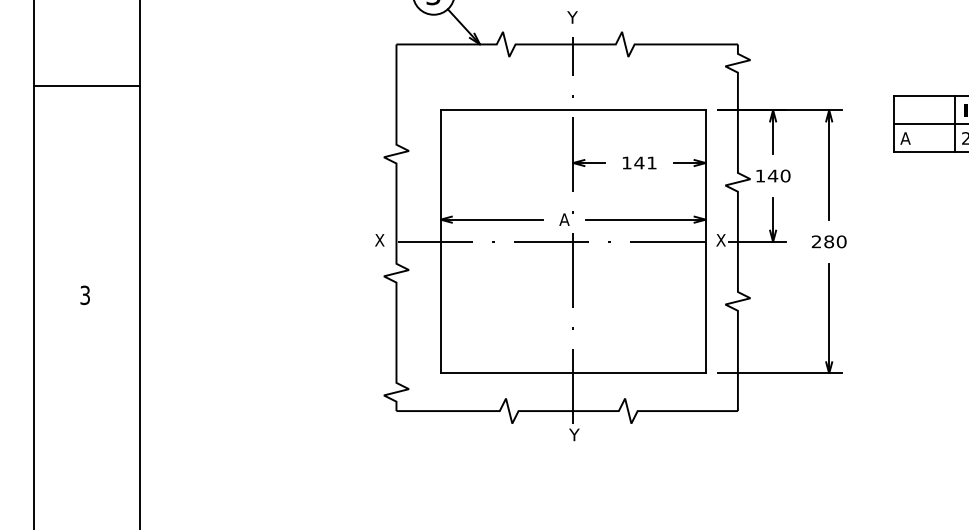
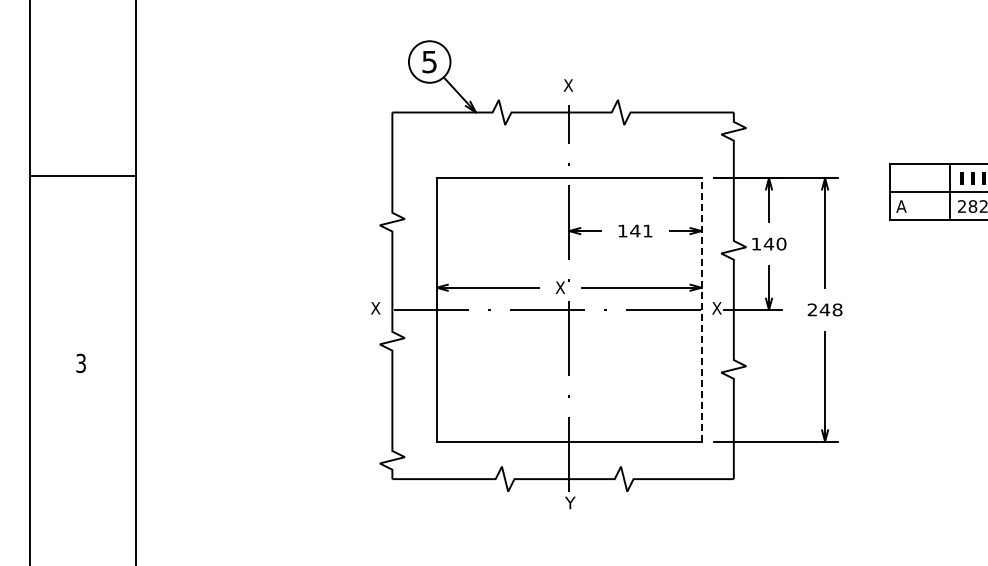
text: (572, 17) -> (568, 85), Y -> X
line: (86, 86) -> (82, 176), moved
text: (564, 219) -> (560, 287), A -> X
line: (705, 241) -> (701, 309), solid -> dashed
text: (834, 241) -> (830, 309), 280 -> 248

